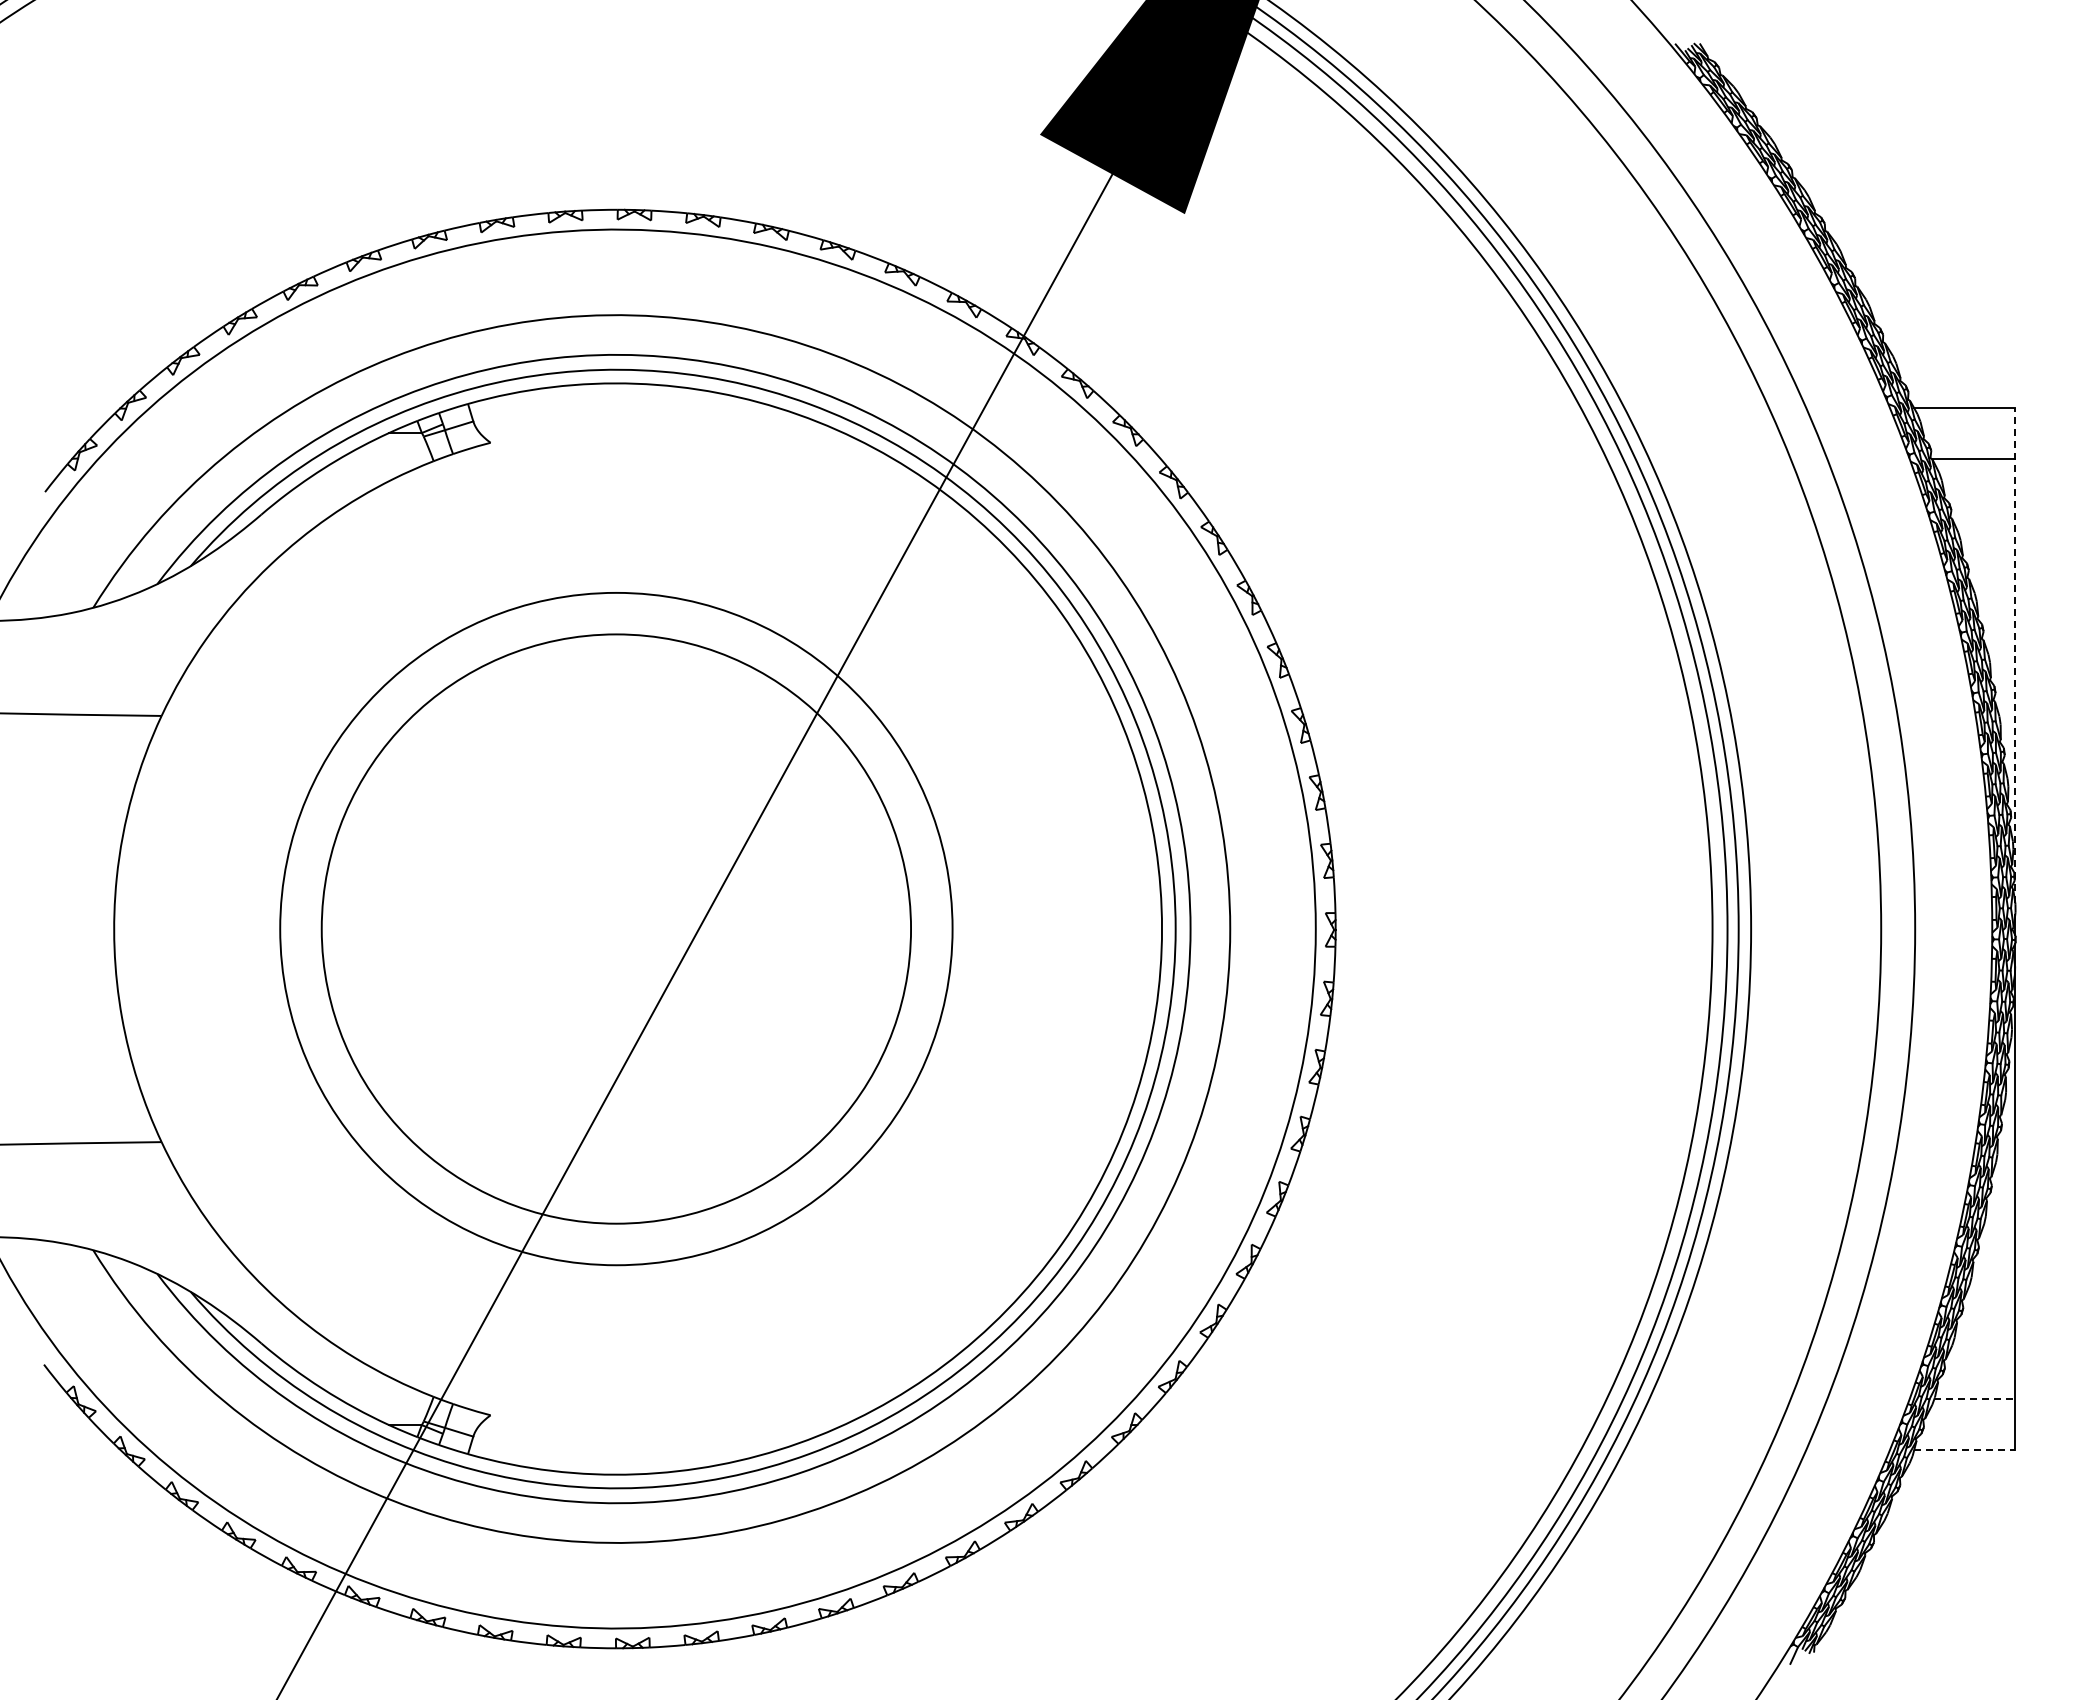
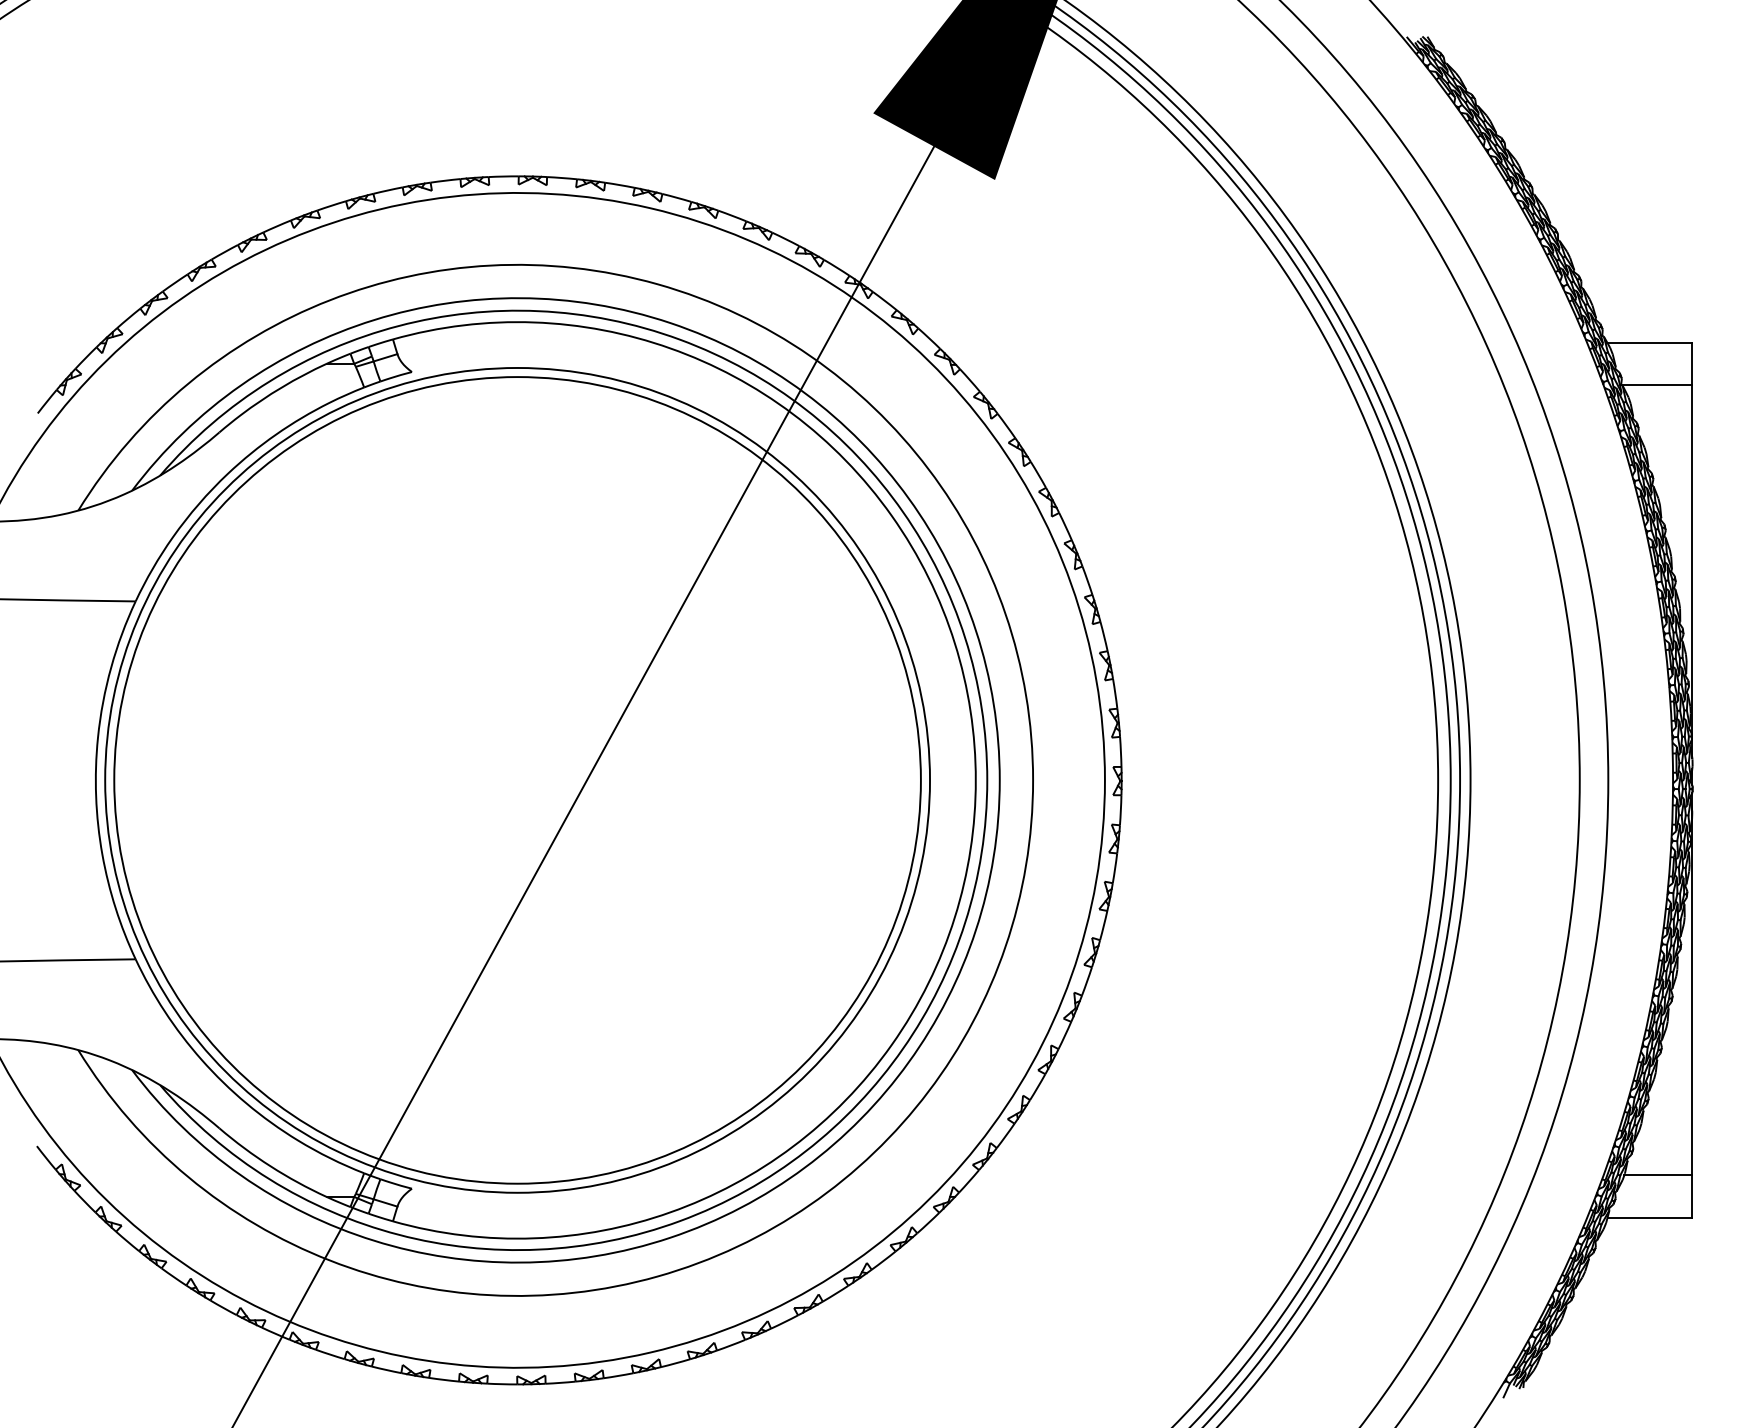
line: (2015, 654) -> (1692, 549), dashed -> solid
circle: (616, 928) -> (517, 779), size x1.43
circle: (616, 928) -> (517, 779), size x1.67
line: (1975, 1399) -> (1658, 1175), dashed -> solid
line: (1965, 1449) -> (1650, 1217), dashed -> solid

